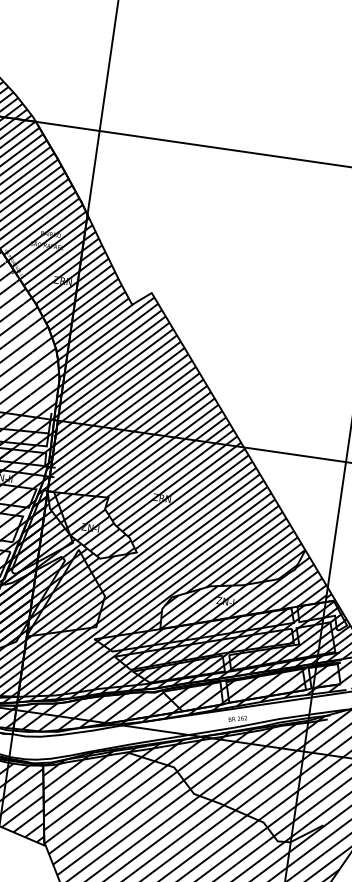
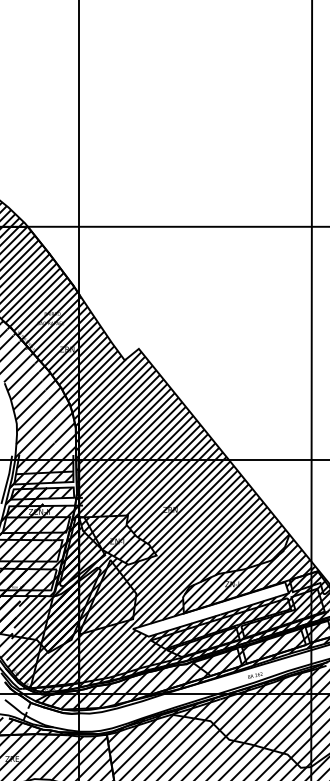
hatch: (29, 444) -> (59, 482), removed
hatch: (195, 629) -> (211, 609), removed

